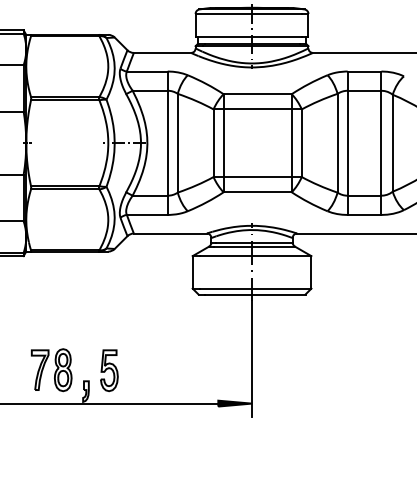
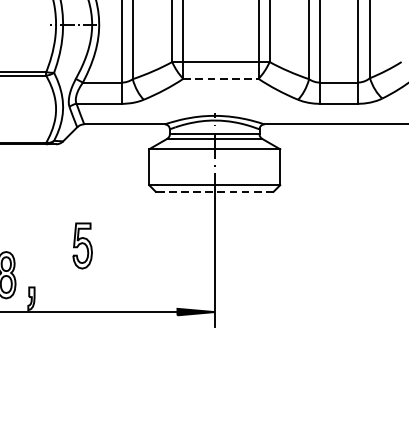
line: (258, 192) -> (221, 79), solid -> dashed
line: (254, 294) -> (217, 191), solid -> dashed
part: (109, 370) -> (82, 245), moved

